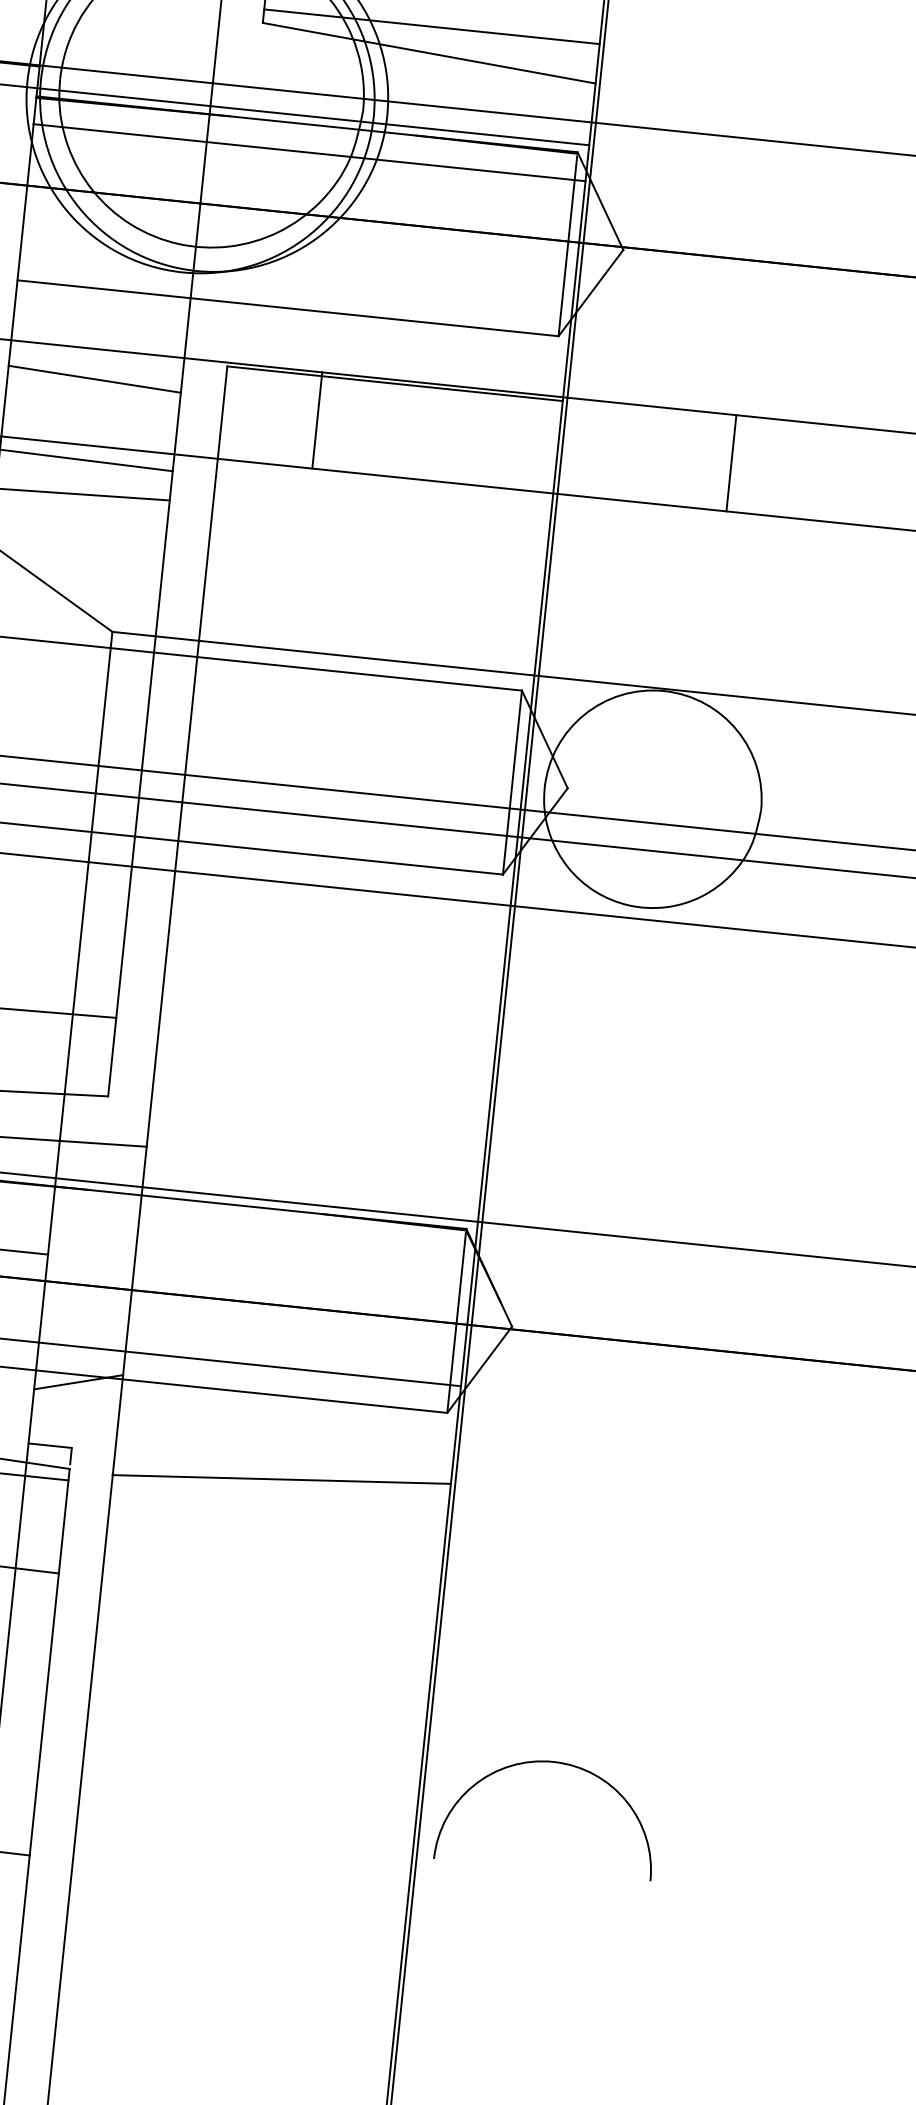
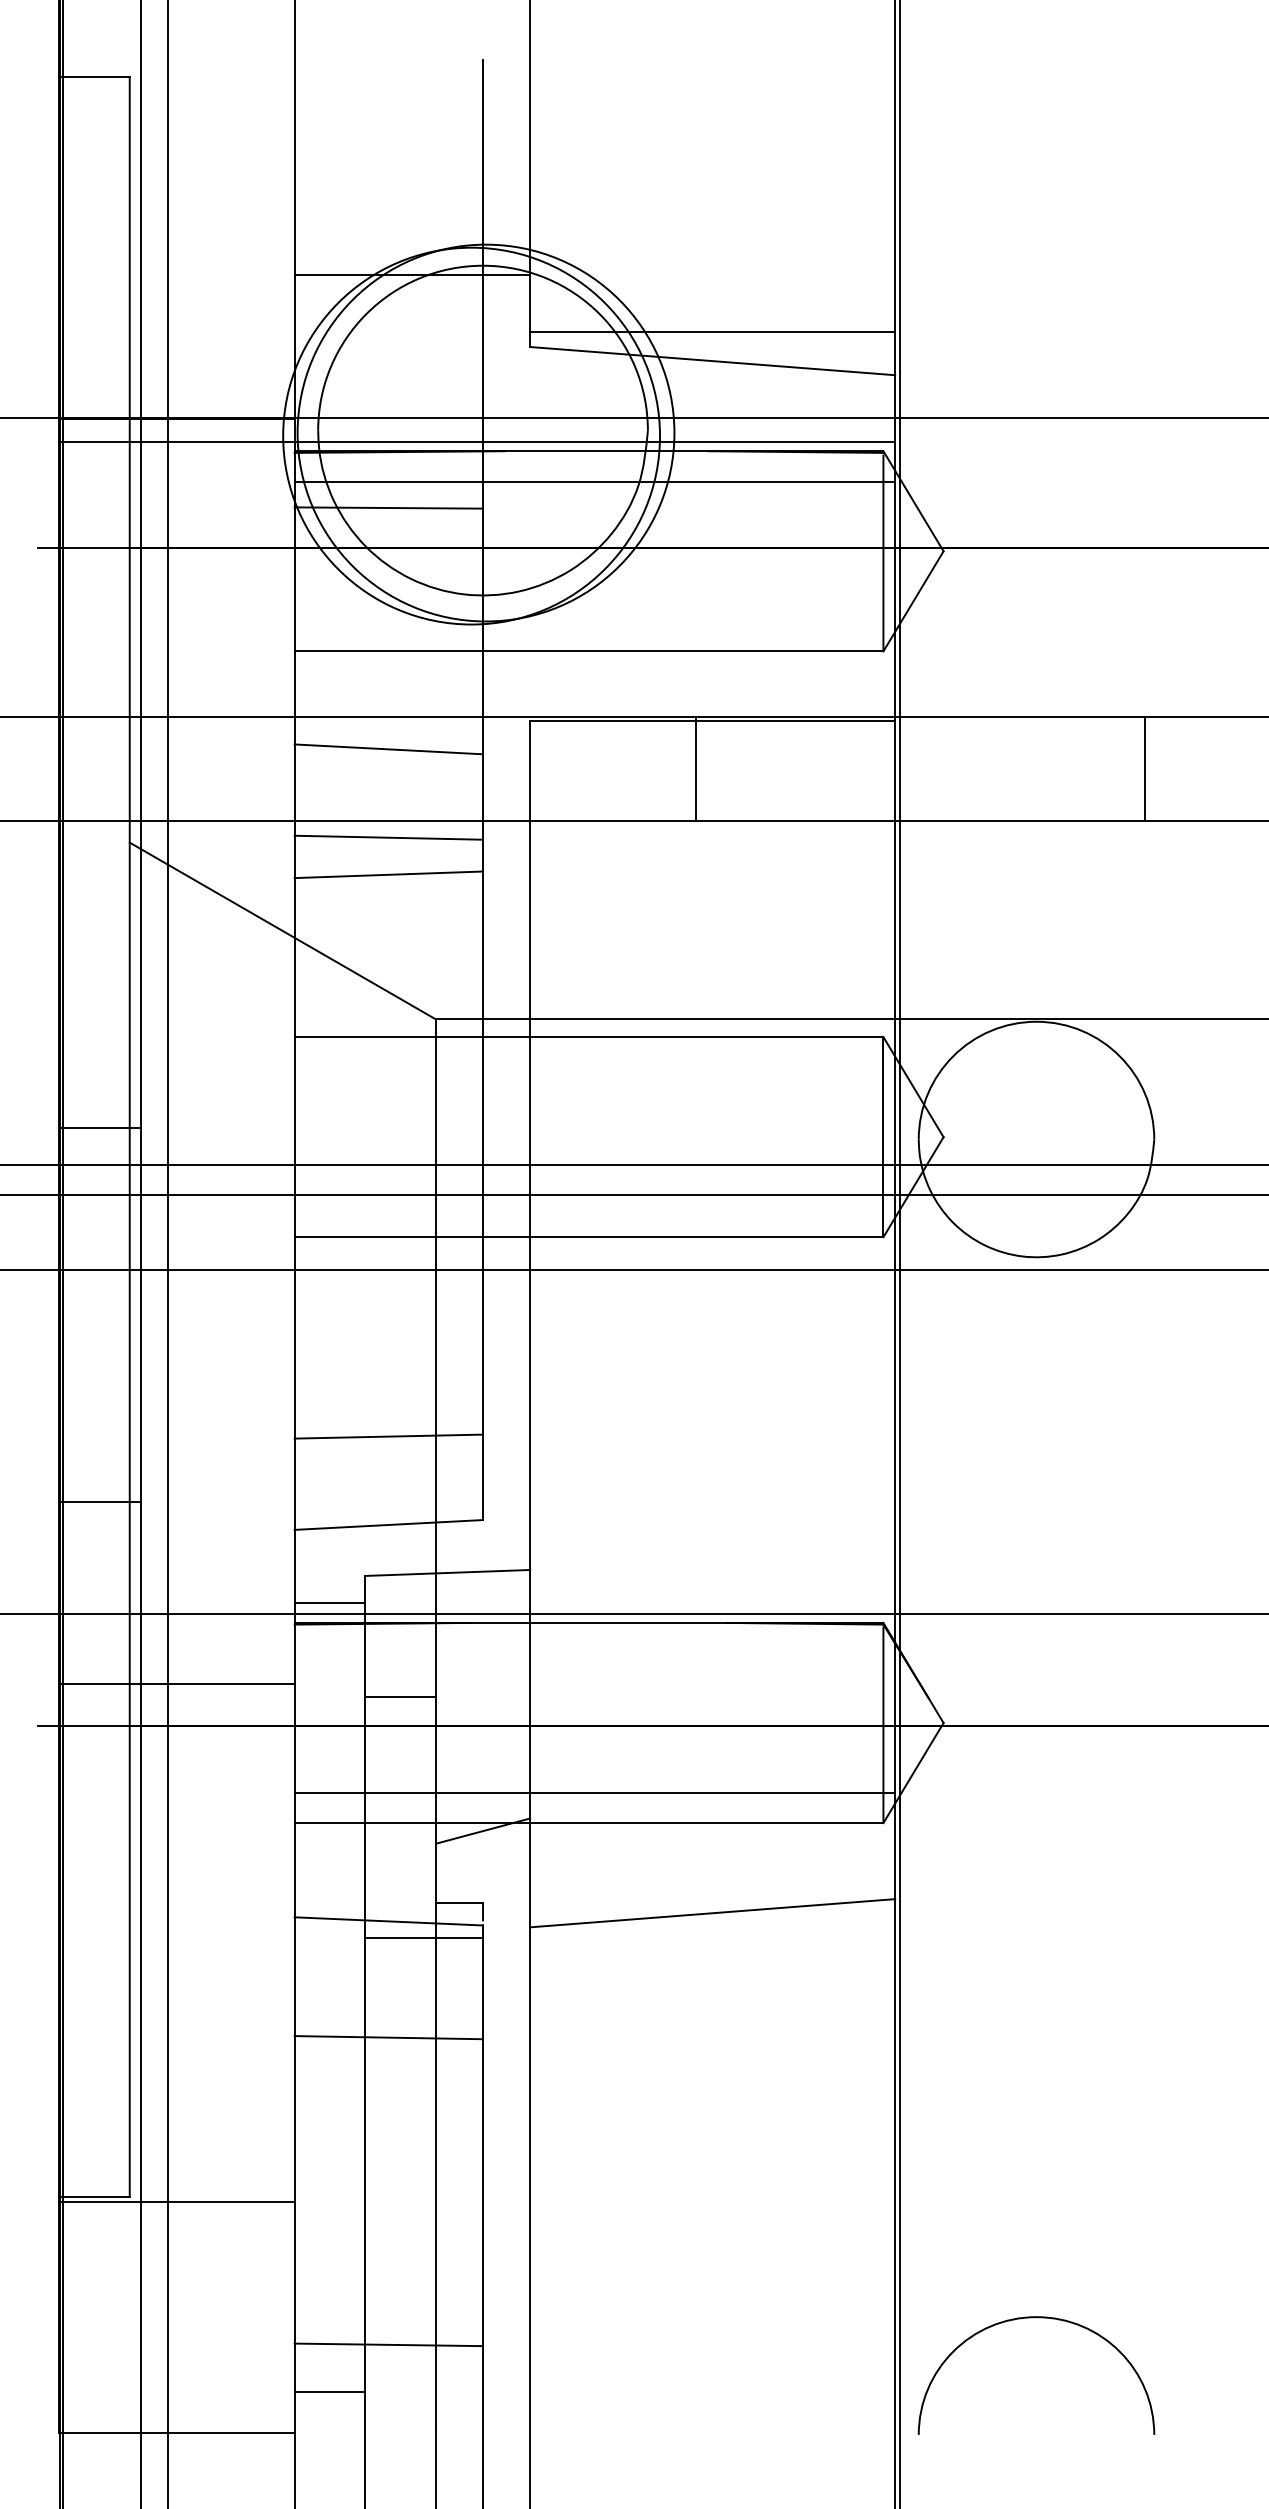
line: (117, 156) -> (388, 507), added
line: (317, 420) -> (696, 768), moved
line: (731, 462) -> (1144, 768), moved
arc: (552, 1763) -> (1035, 2318), moved

